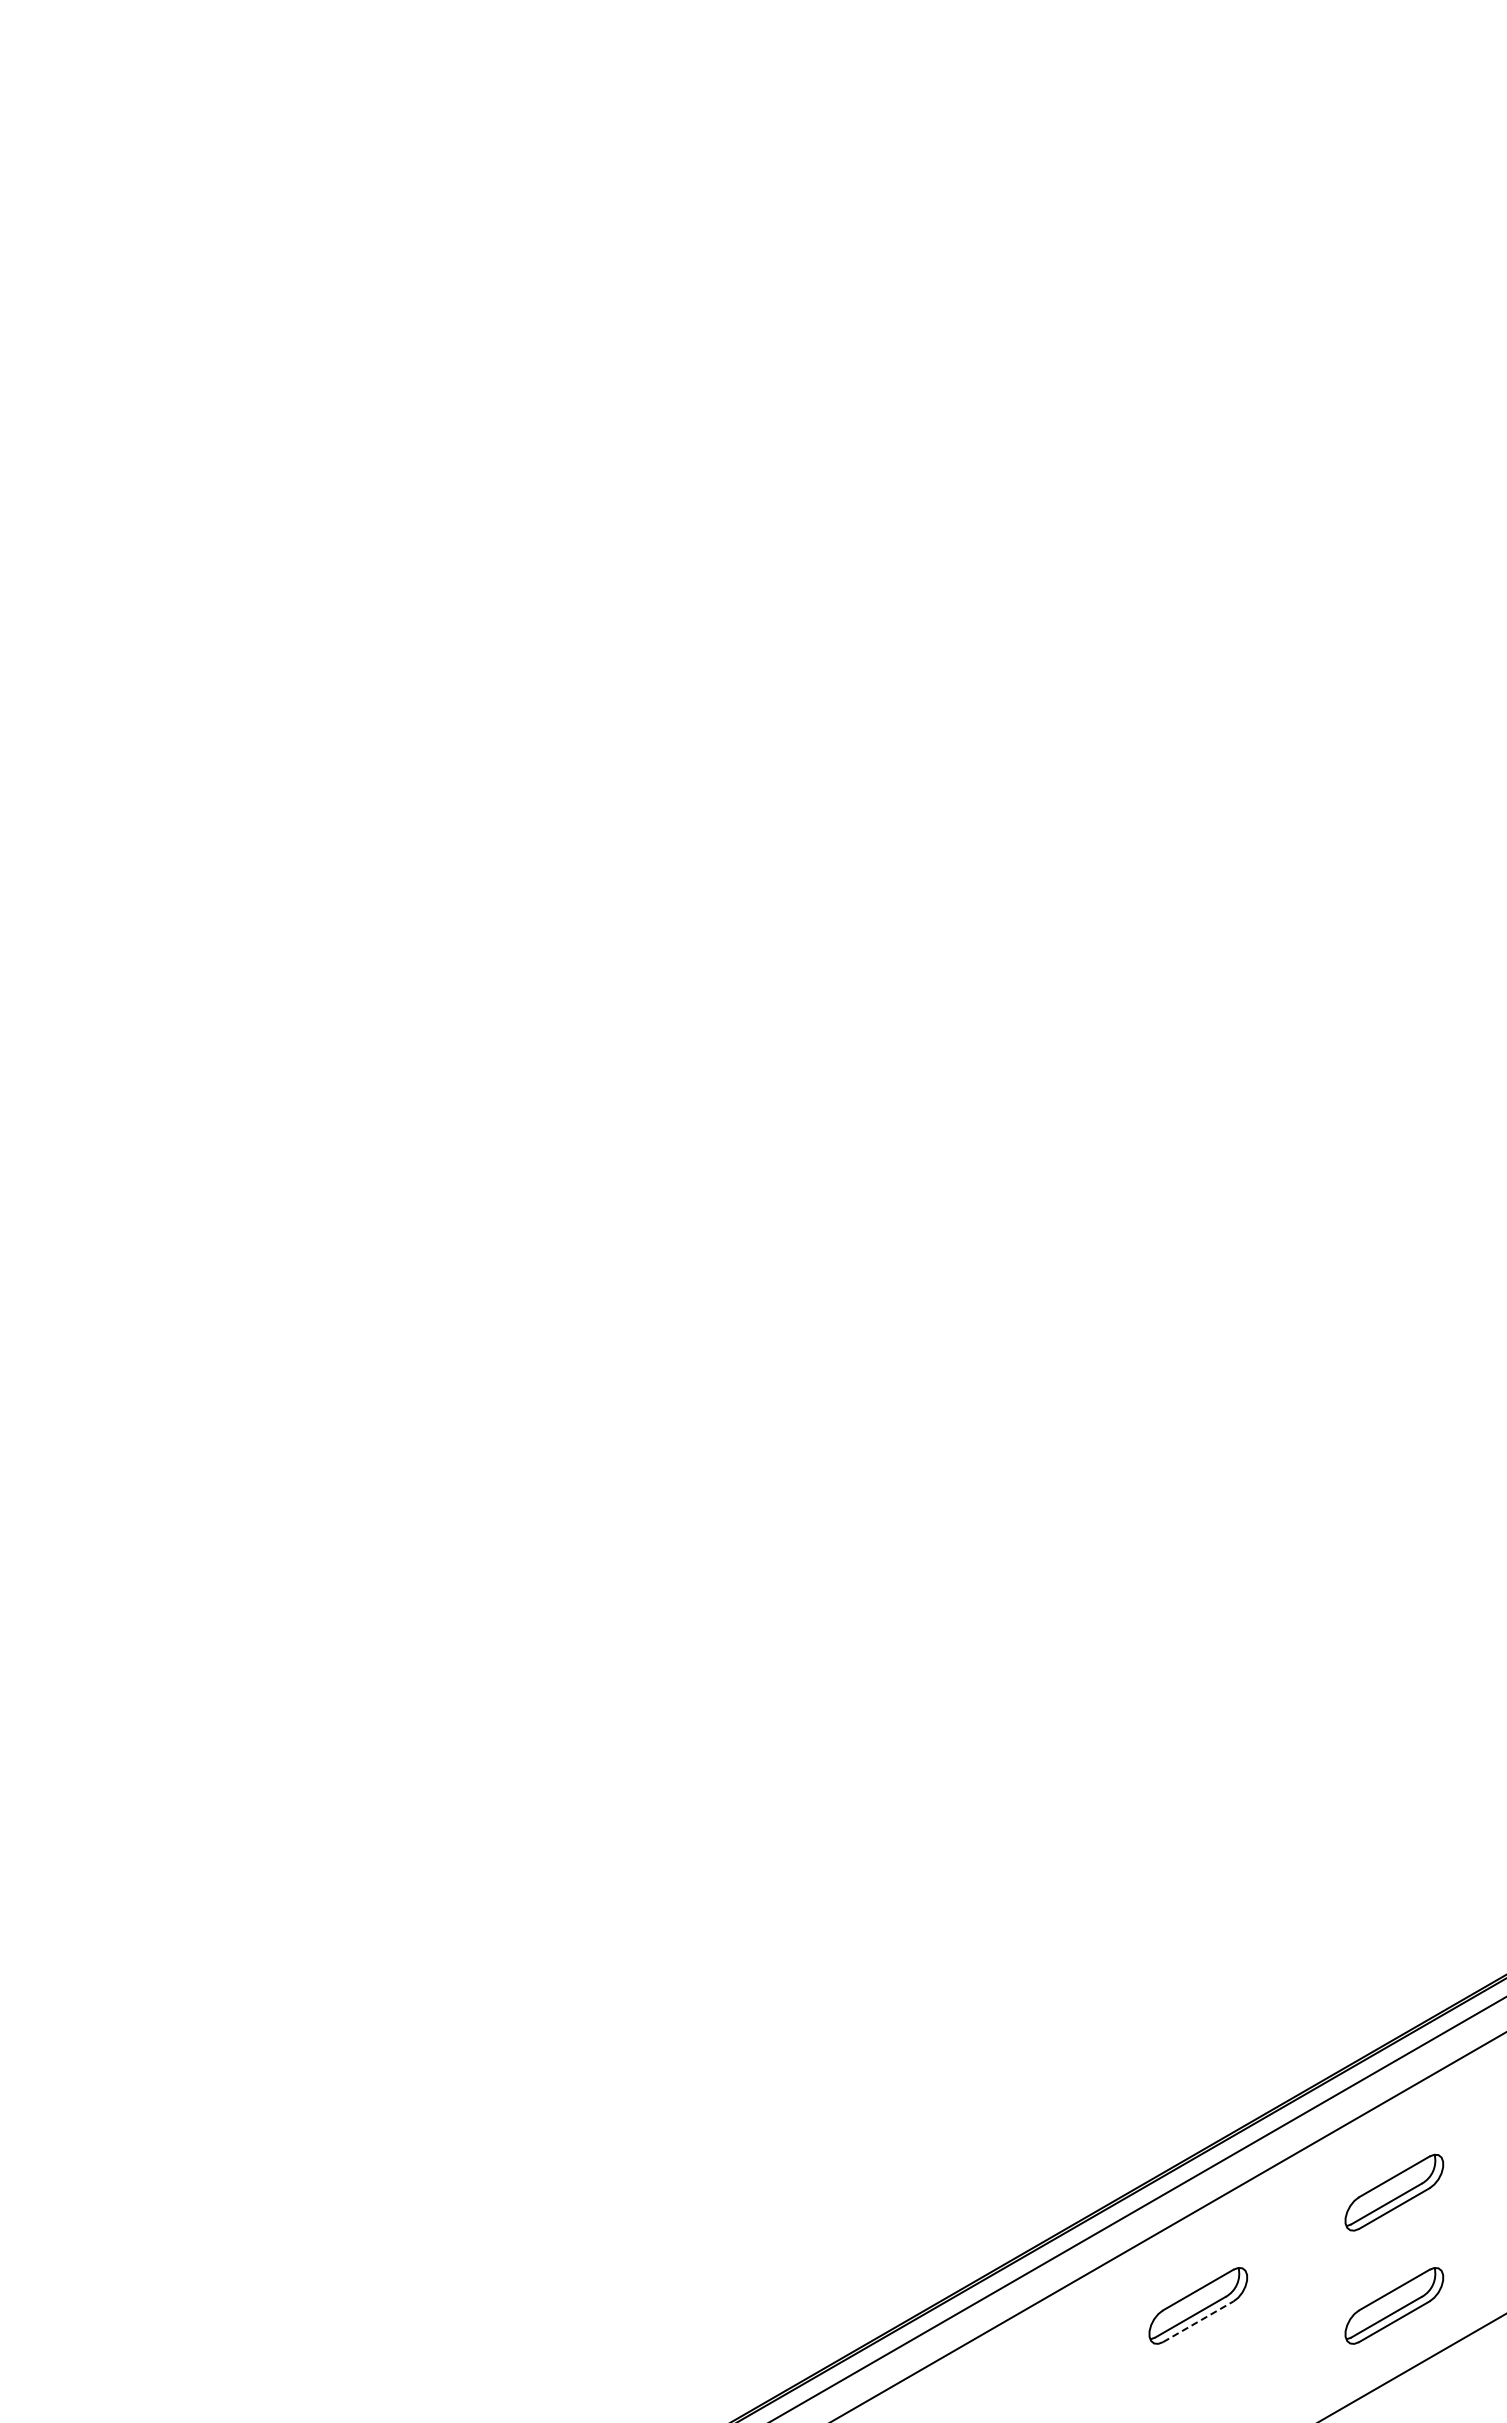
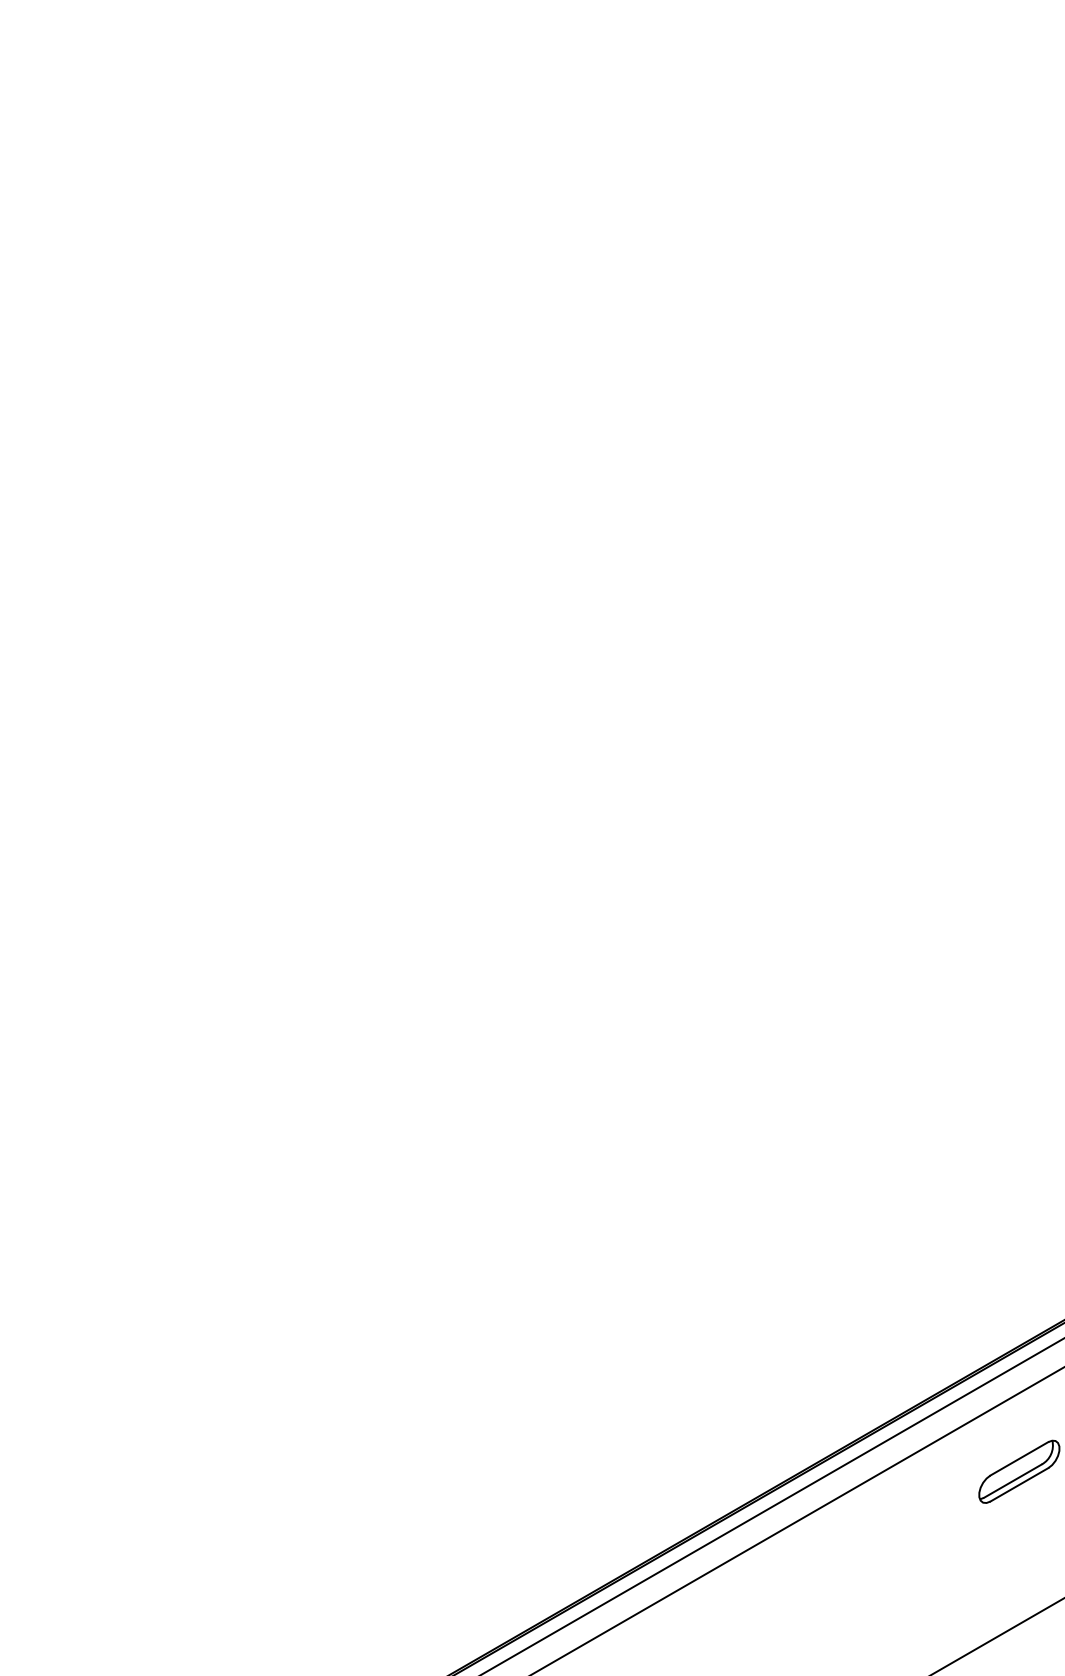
line: (1198, 2321) -> (1019, 1484), dashed -> solid

